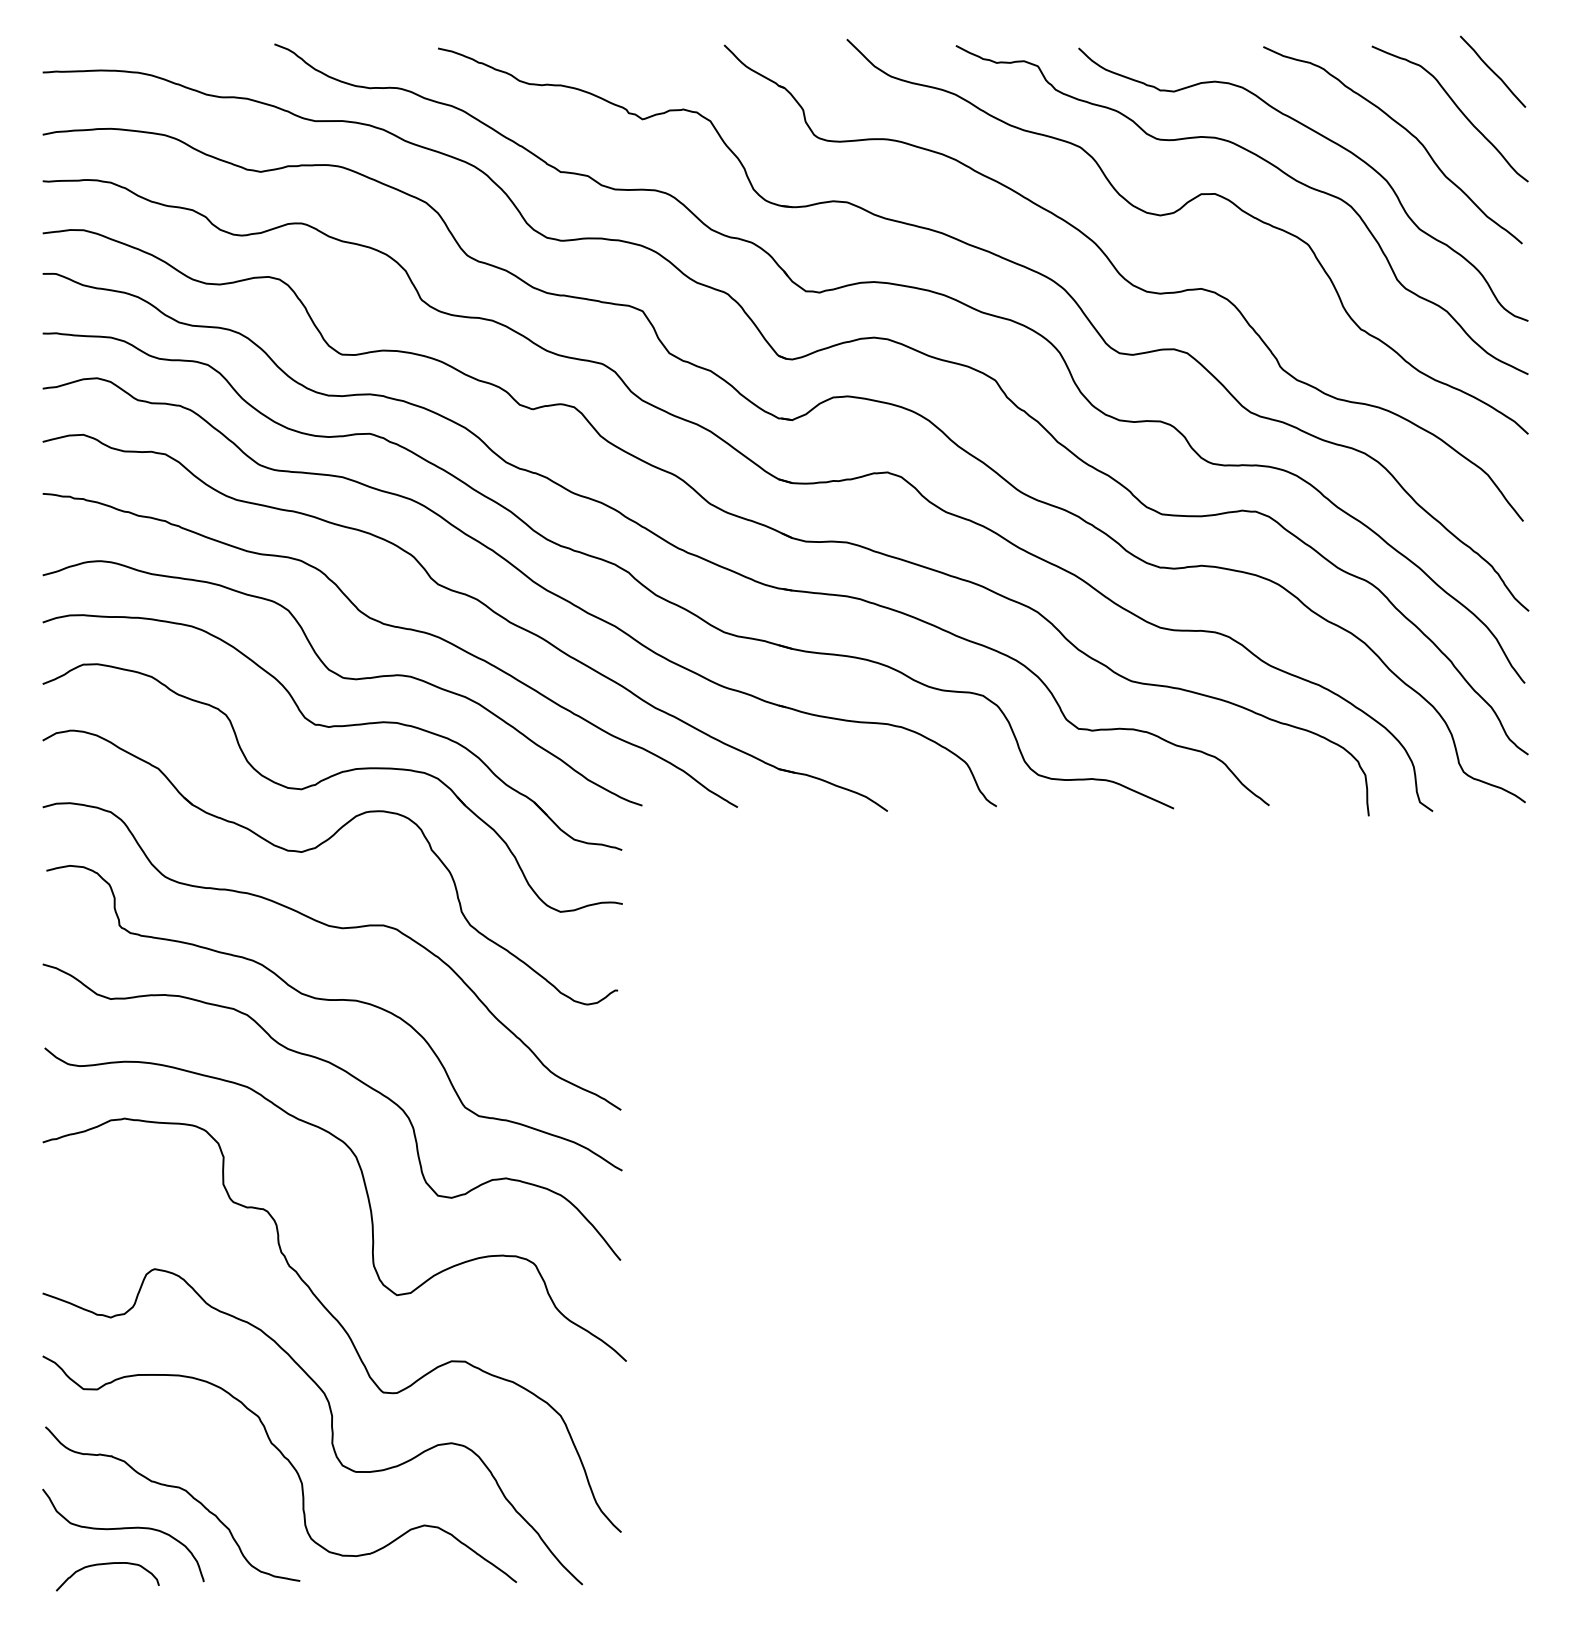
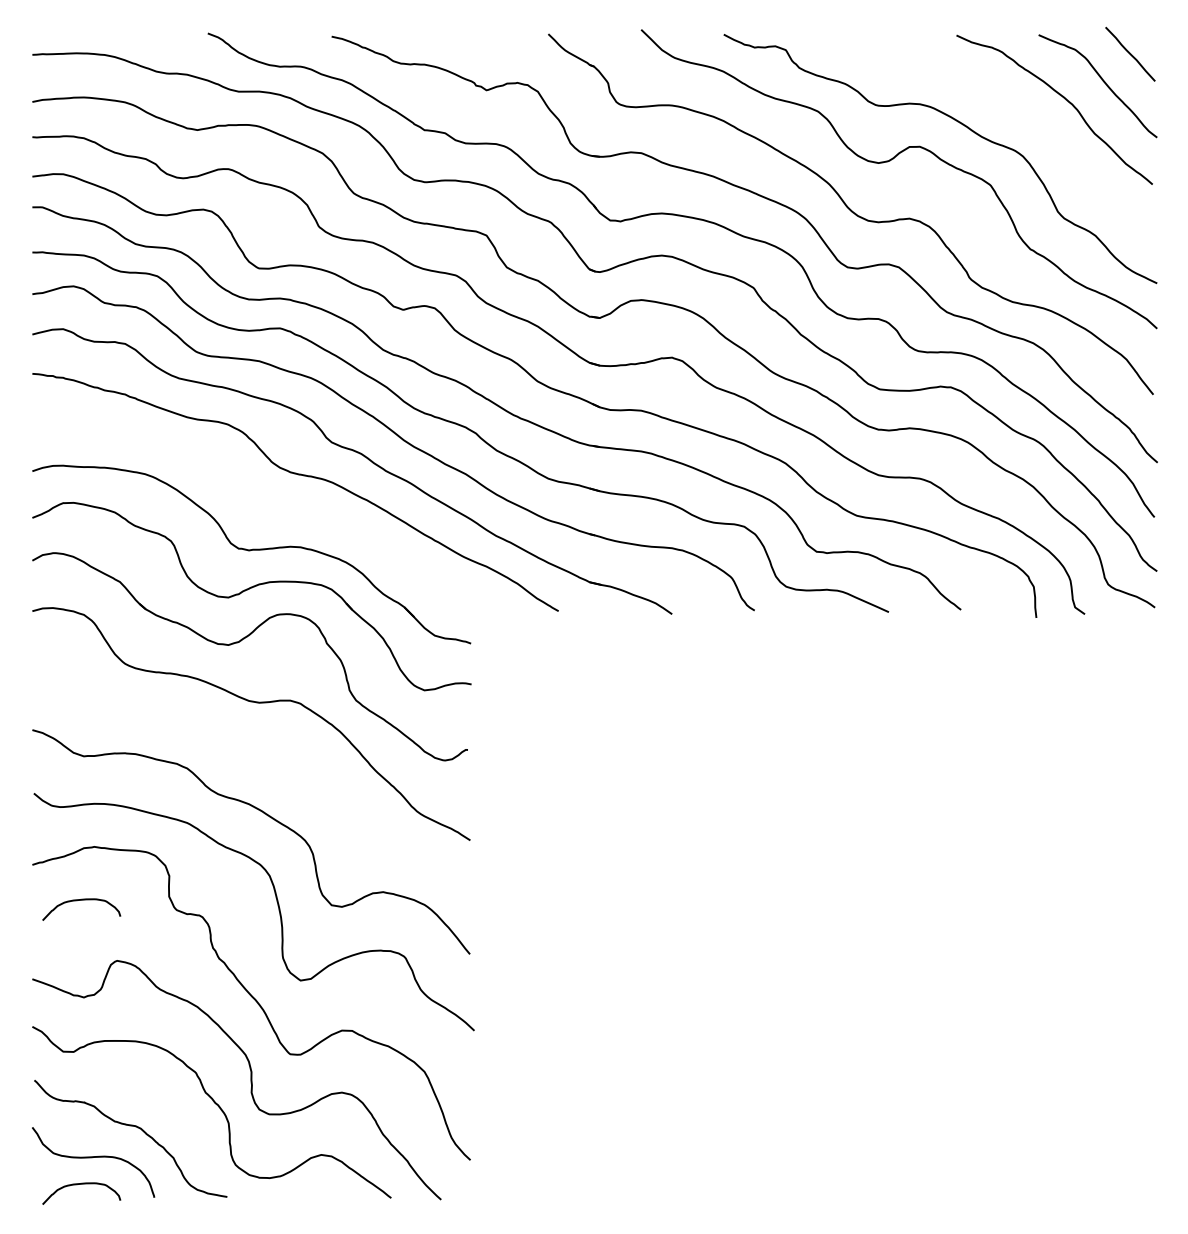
curve: (1325, 139) -> (1003, 105), removed
curve: (344, 679) -> (260, 514), removed
curve: (334, 1000) -> (253, 757), removed
curve: (102, 1190) -> (77, 901), added

